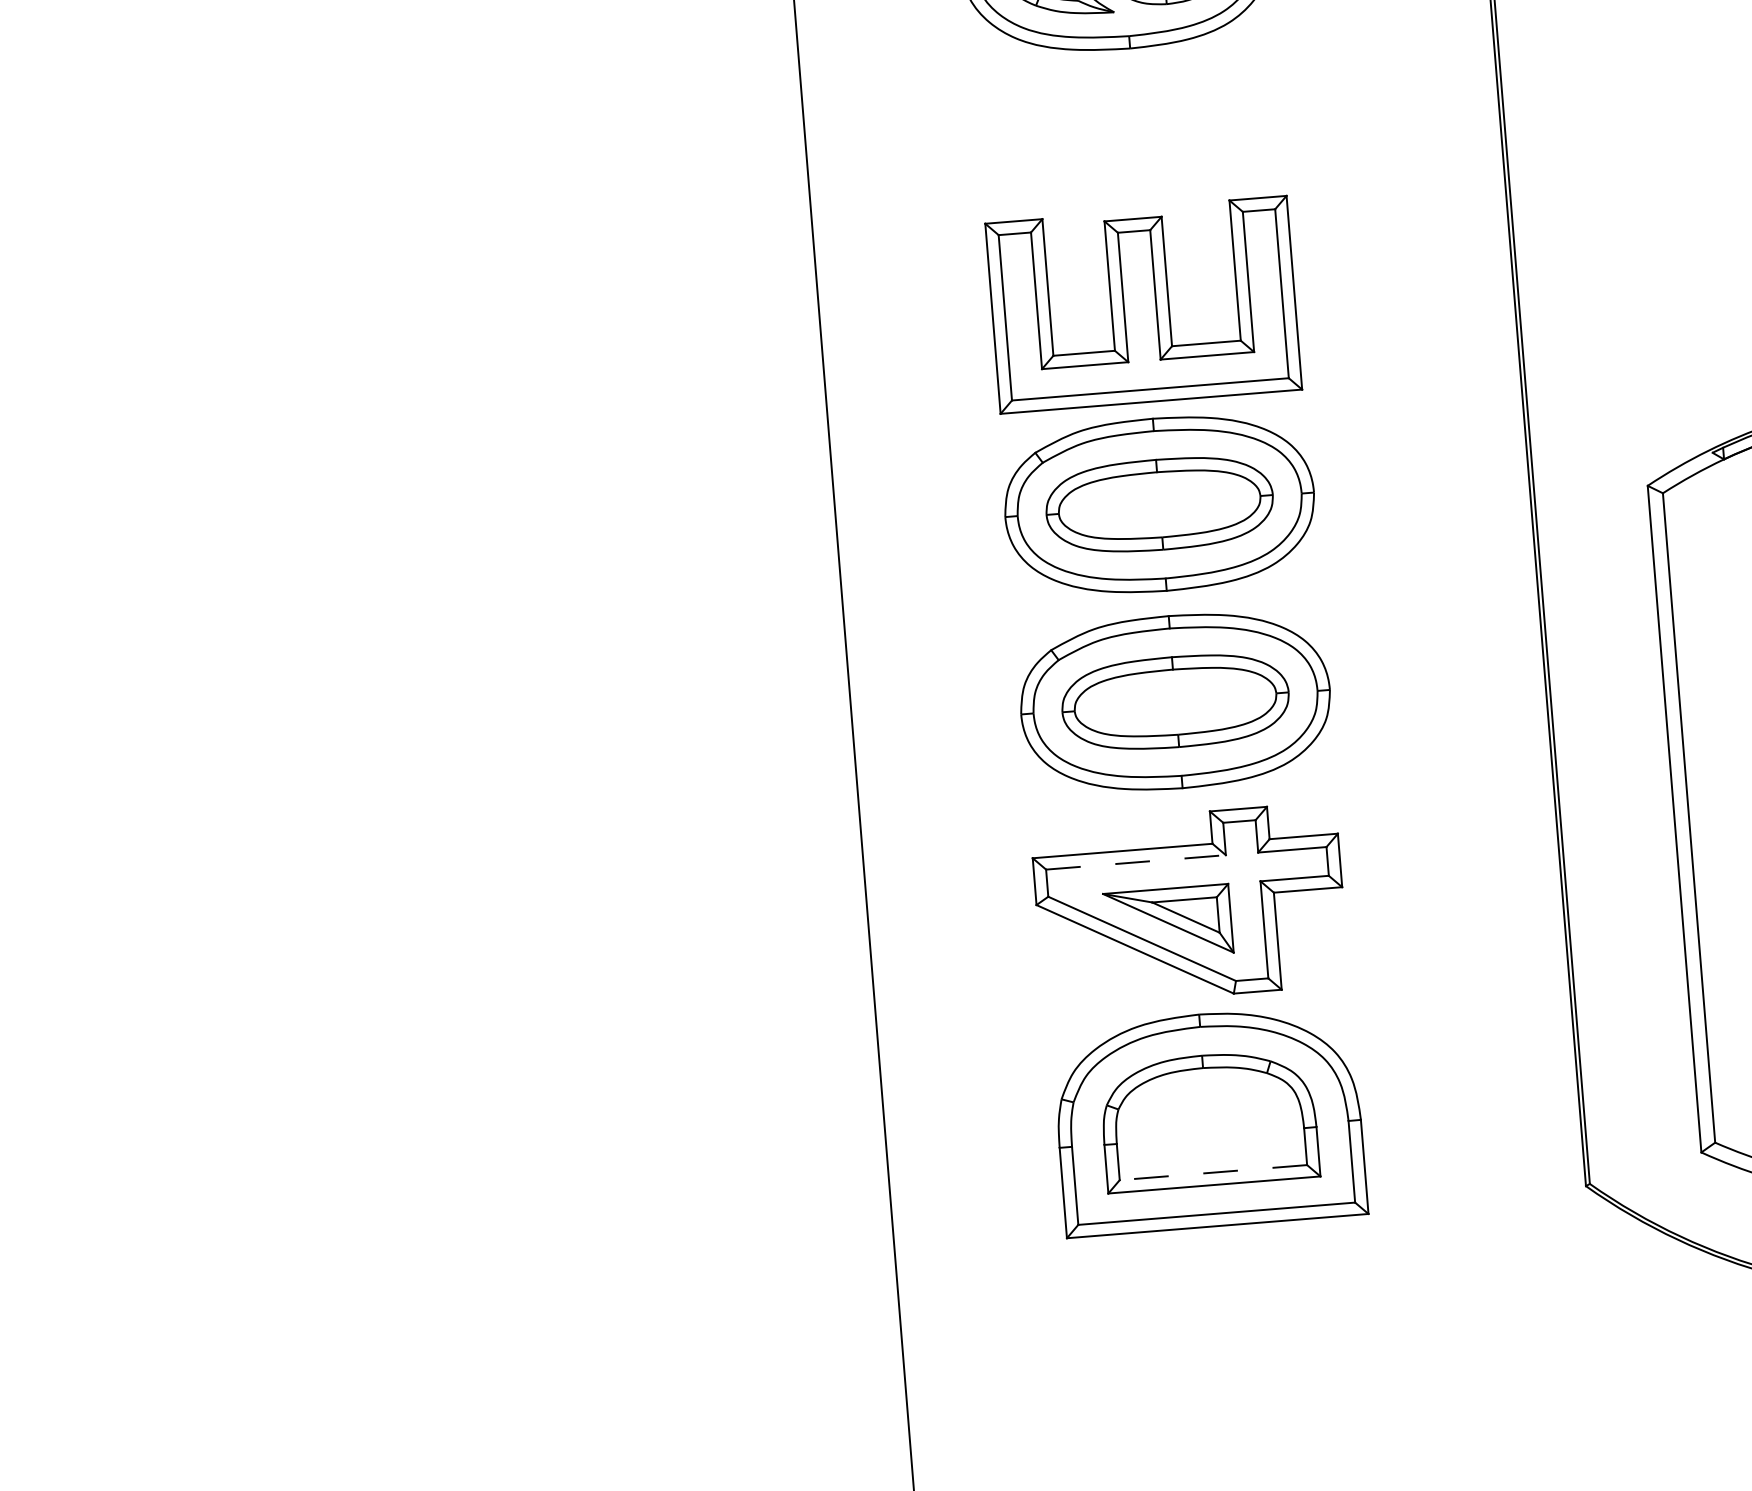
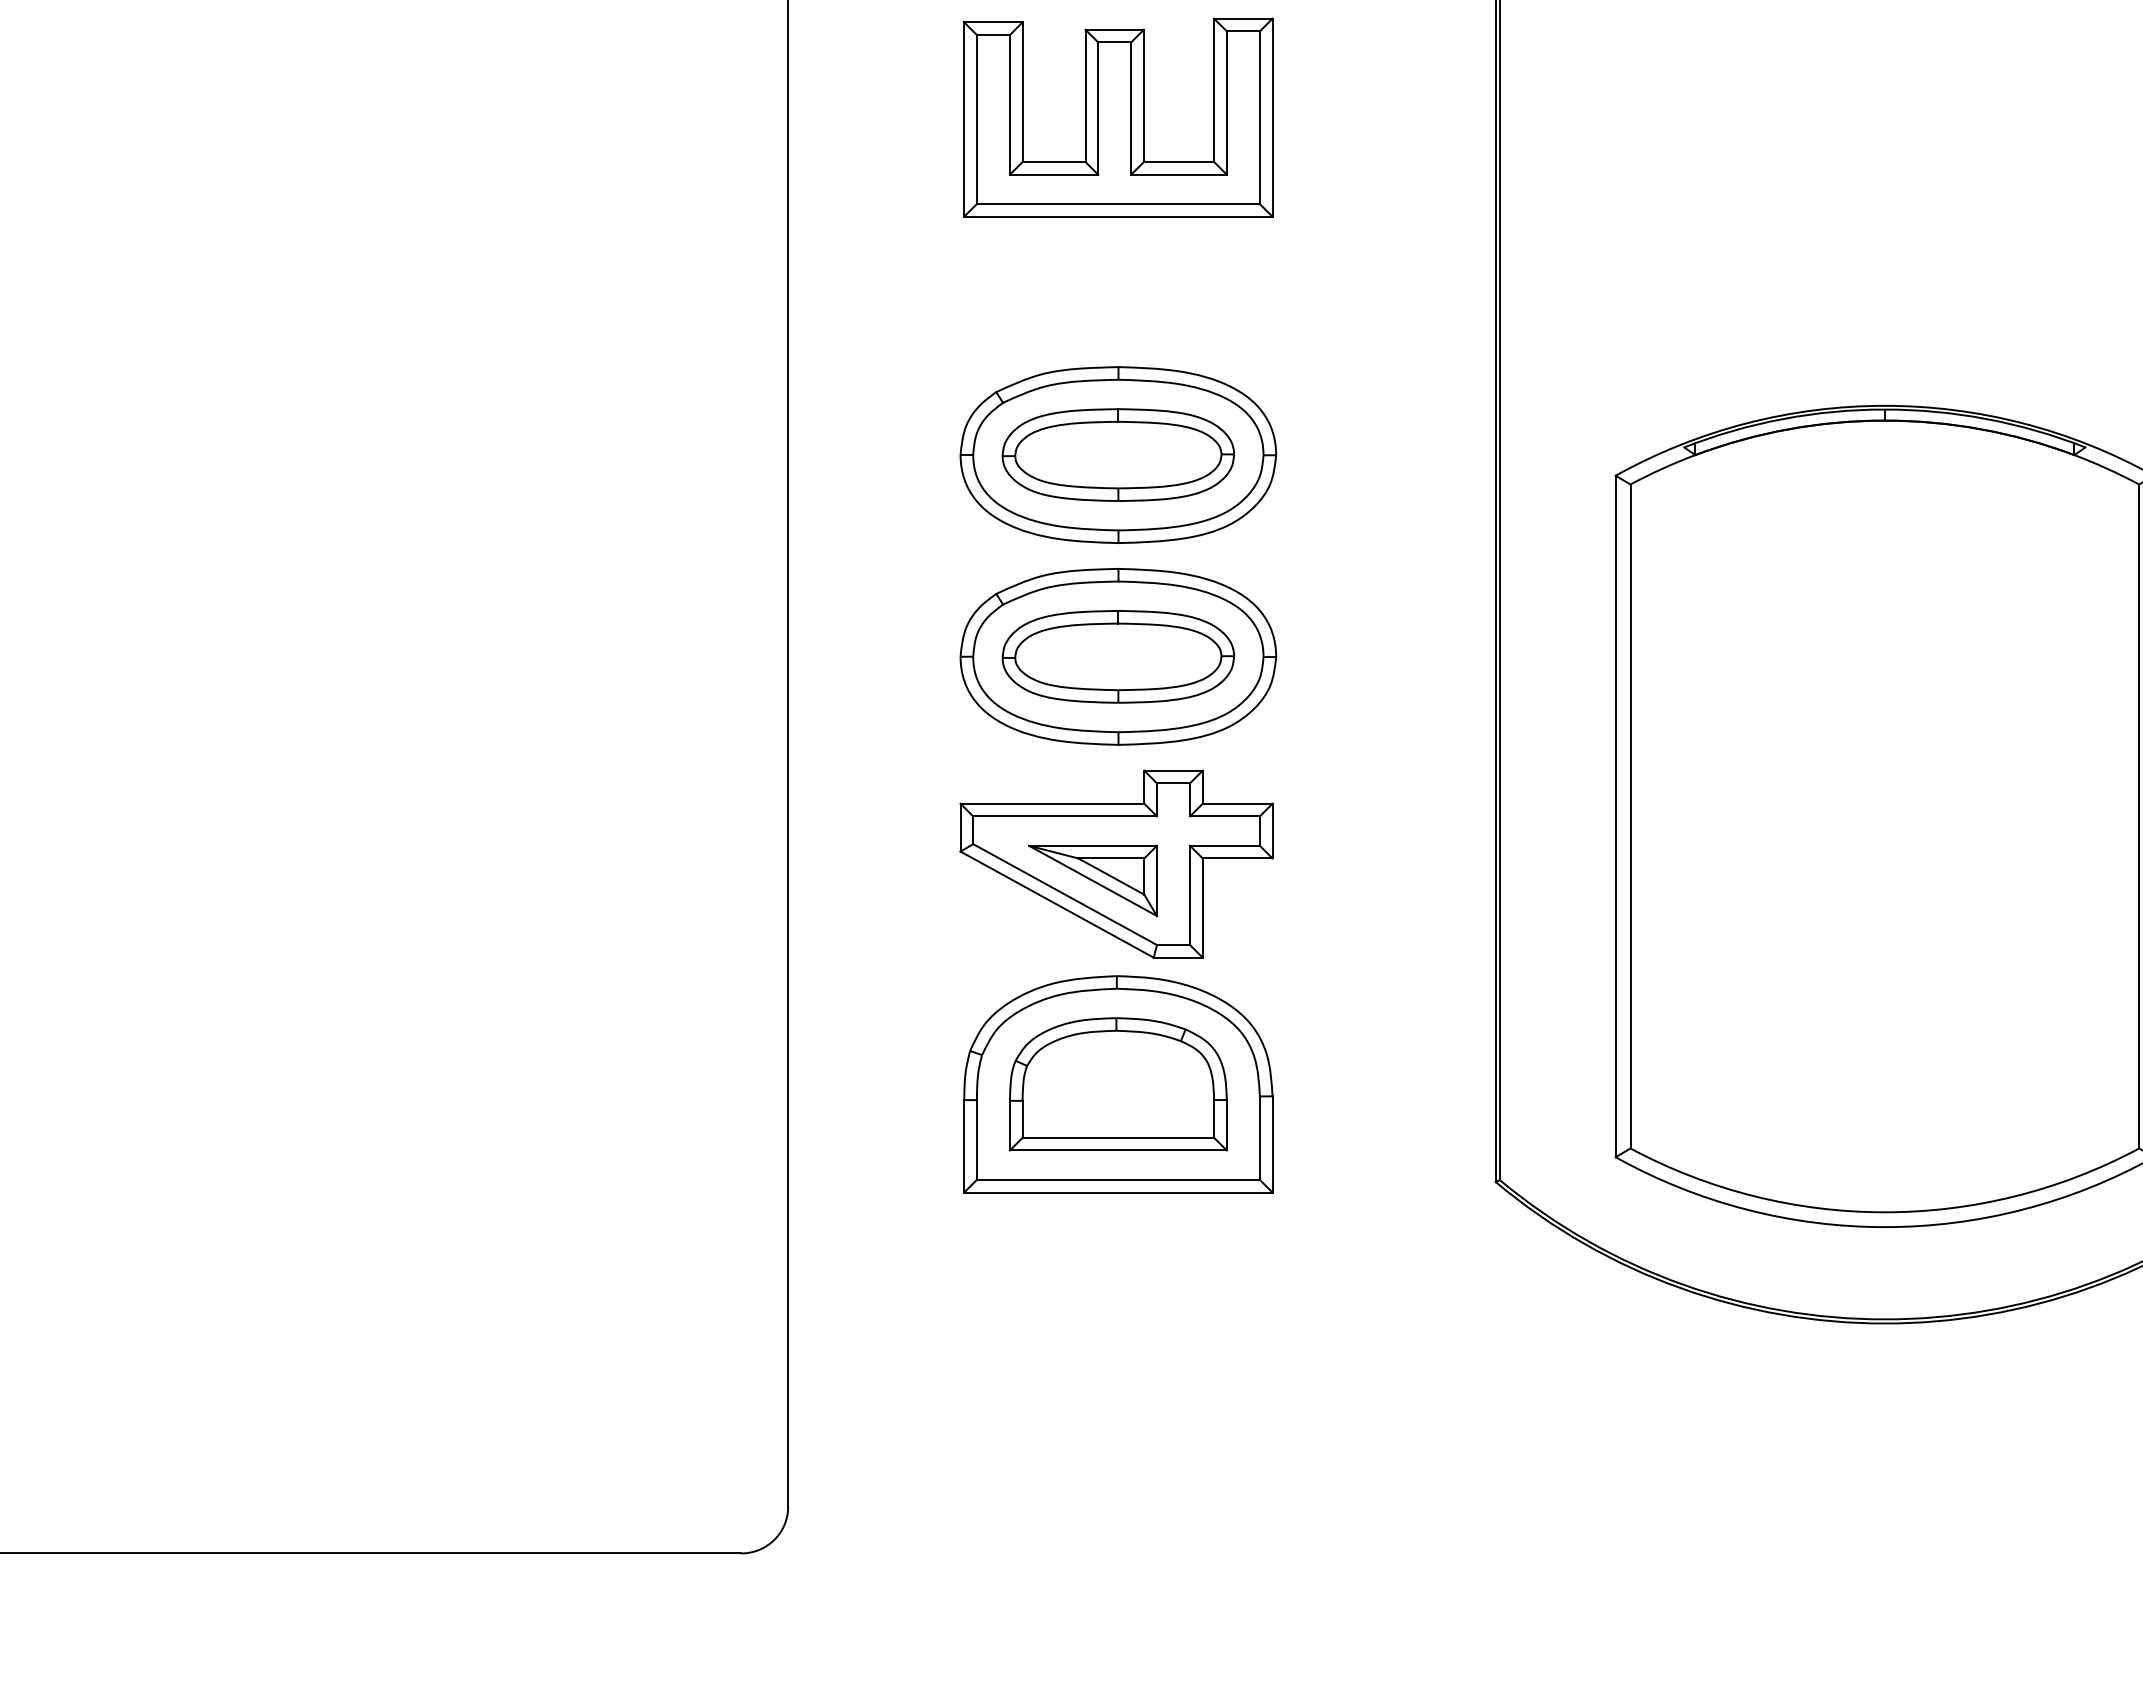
part: (1143, 304) -> (1118, 117), moved
line: (1136, 862) -> (1065, 816), dashed -> solid
line: (1213, 1172) -> (1118, 1137), dashed -> solid

